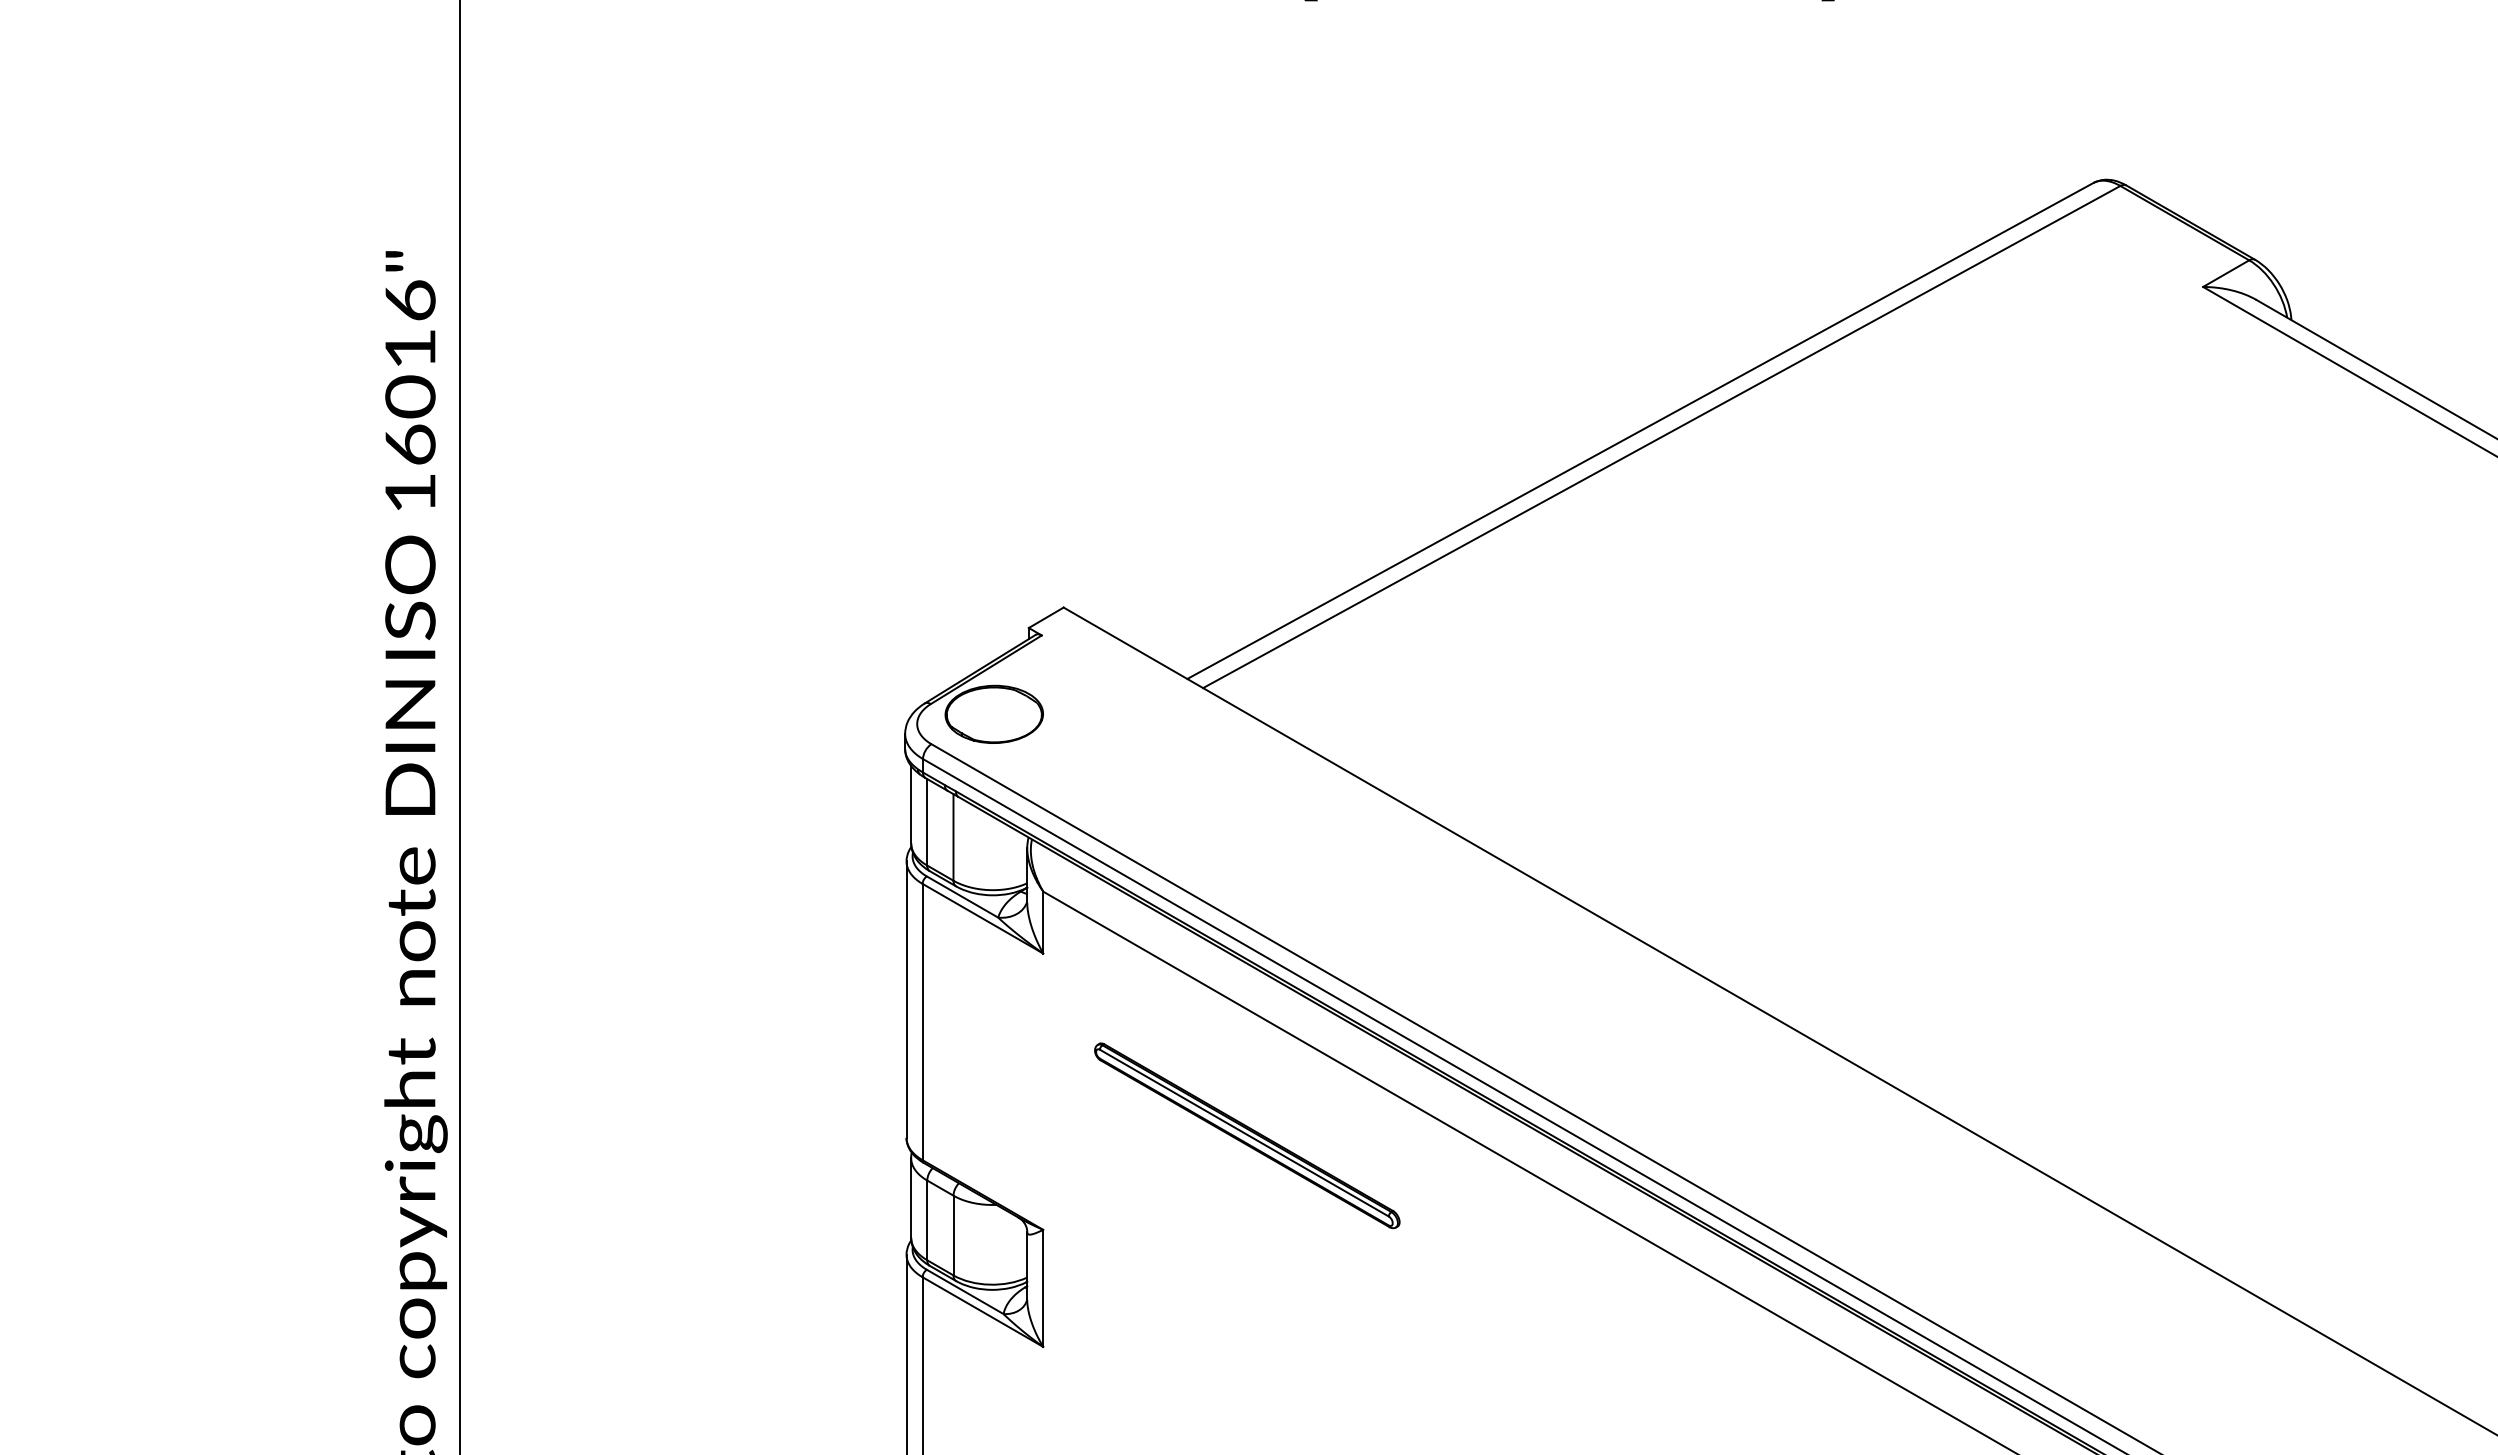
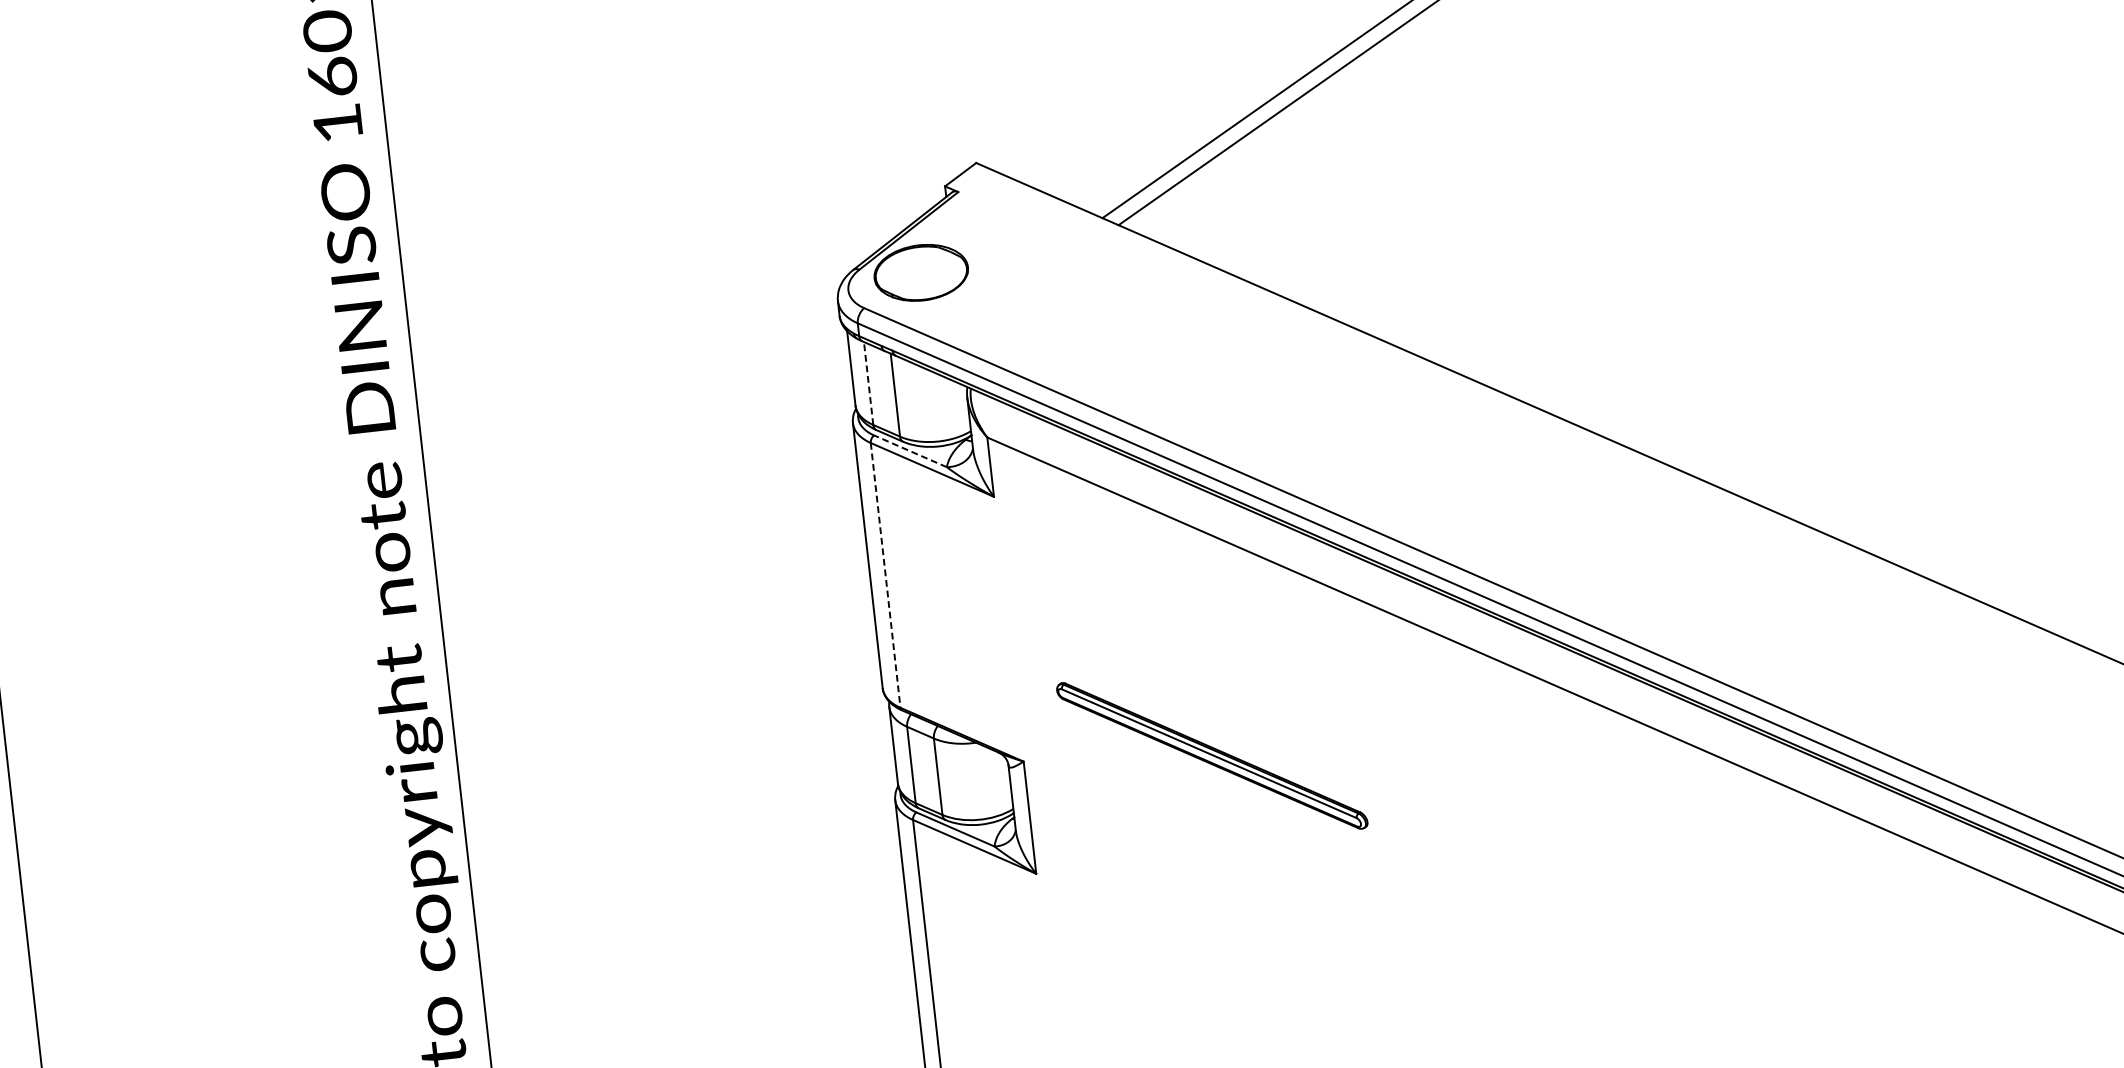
line: (927, 821) -> (868, 382), solid -> dashed
line: (962, 896) -> (910, 450), solid -> dashed
line: (922, 1022) -> (885, 575), solid -> dashed
part: (1247, 1135) -> (1212, 755), moved

